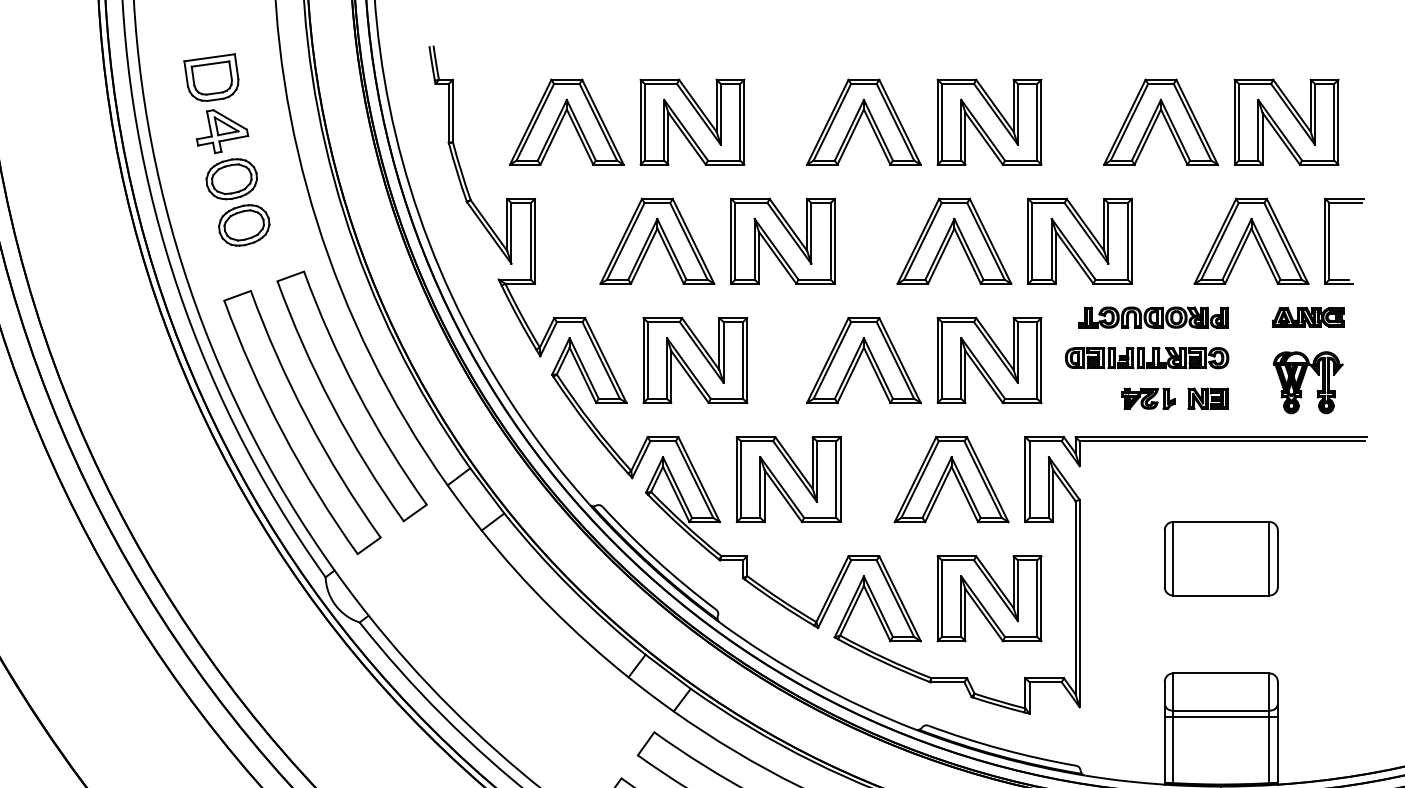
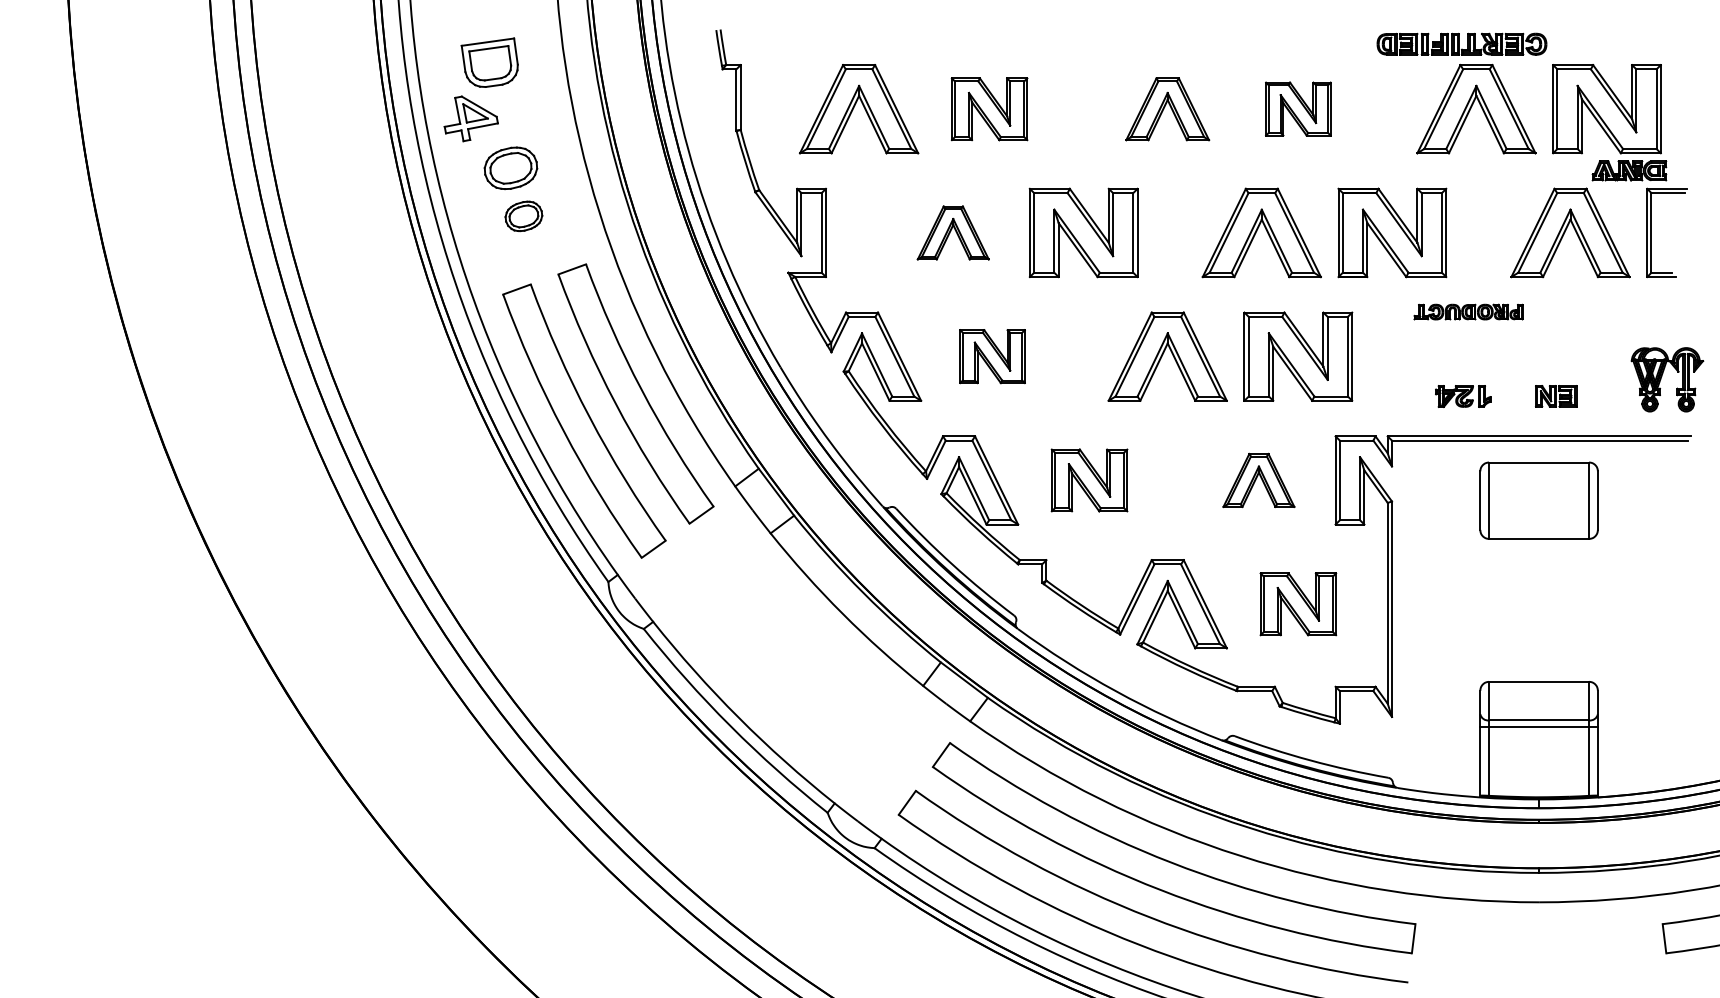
part: (989, 121) -> (1298, 108), size x0.6
part: (692, 122) -> (989, 109), size x0.7
part: (863, 122) -> (1167, 109), size x0.7
part: (221, 131) -> (470, 118), moved
part: (243, 225) -> (523, 216), size x0.7
part: (657, 240) -> (953, 232), size x0.6
part: (1153, 316) -> (1468, 311), size x0.7
part: (1308, 316) -> (1629, 170), moved
part: (1146, 357) -> (1461, 43), moved
part: (695, 360) -> (992, 356), size x0.6
part: (1308, 382) -> (1667, 379), moved
part: (1208, 398) -> (1556, 396), moved
part: (788, 479) -> (1089, 480), size x0.7
part: (951, 479) -> (1258, 480), size x0.6
part: (1220, 558) -> (1538, 500), moved
part: (989, 598) -> (1298, 604), size x0.7

